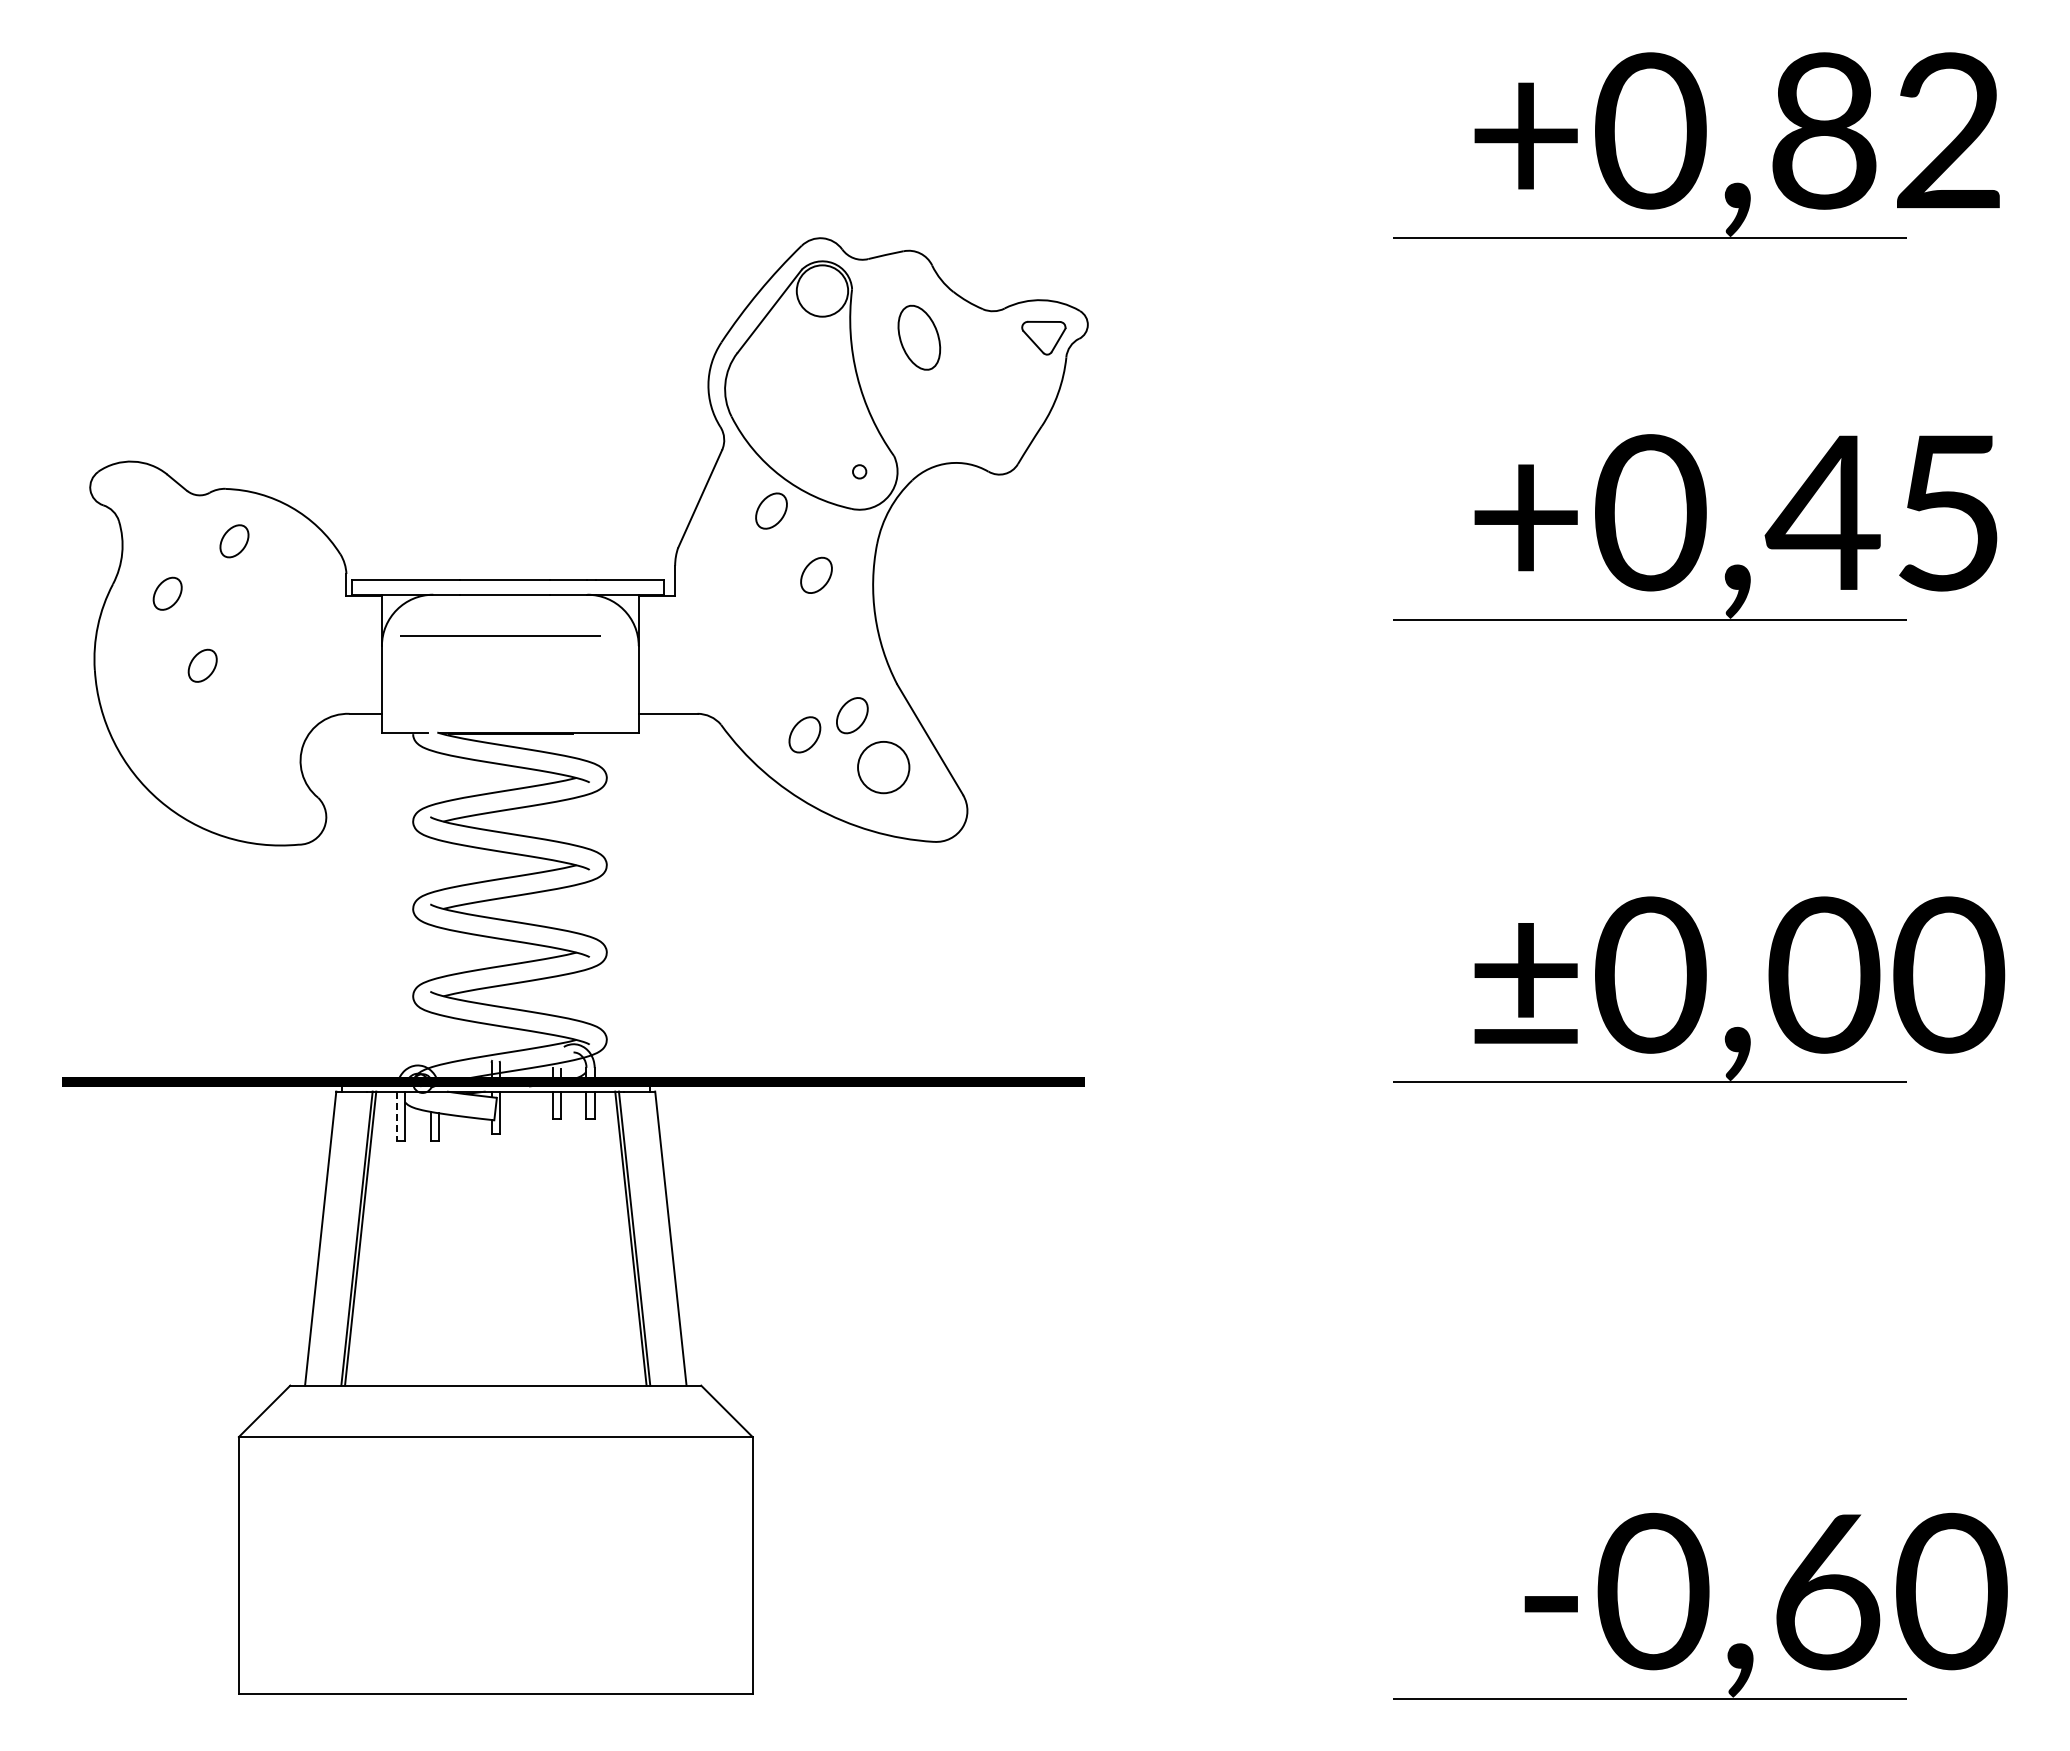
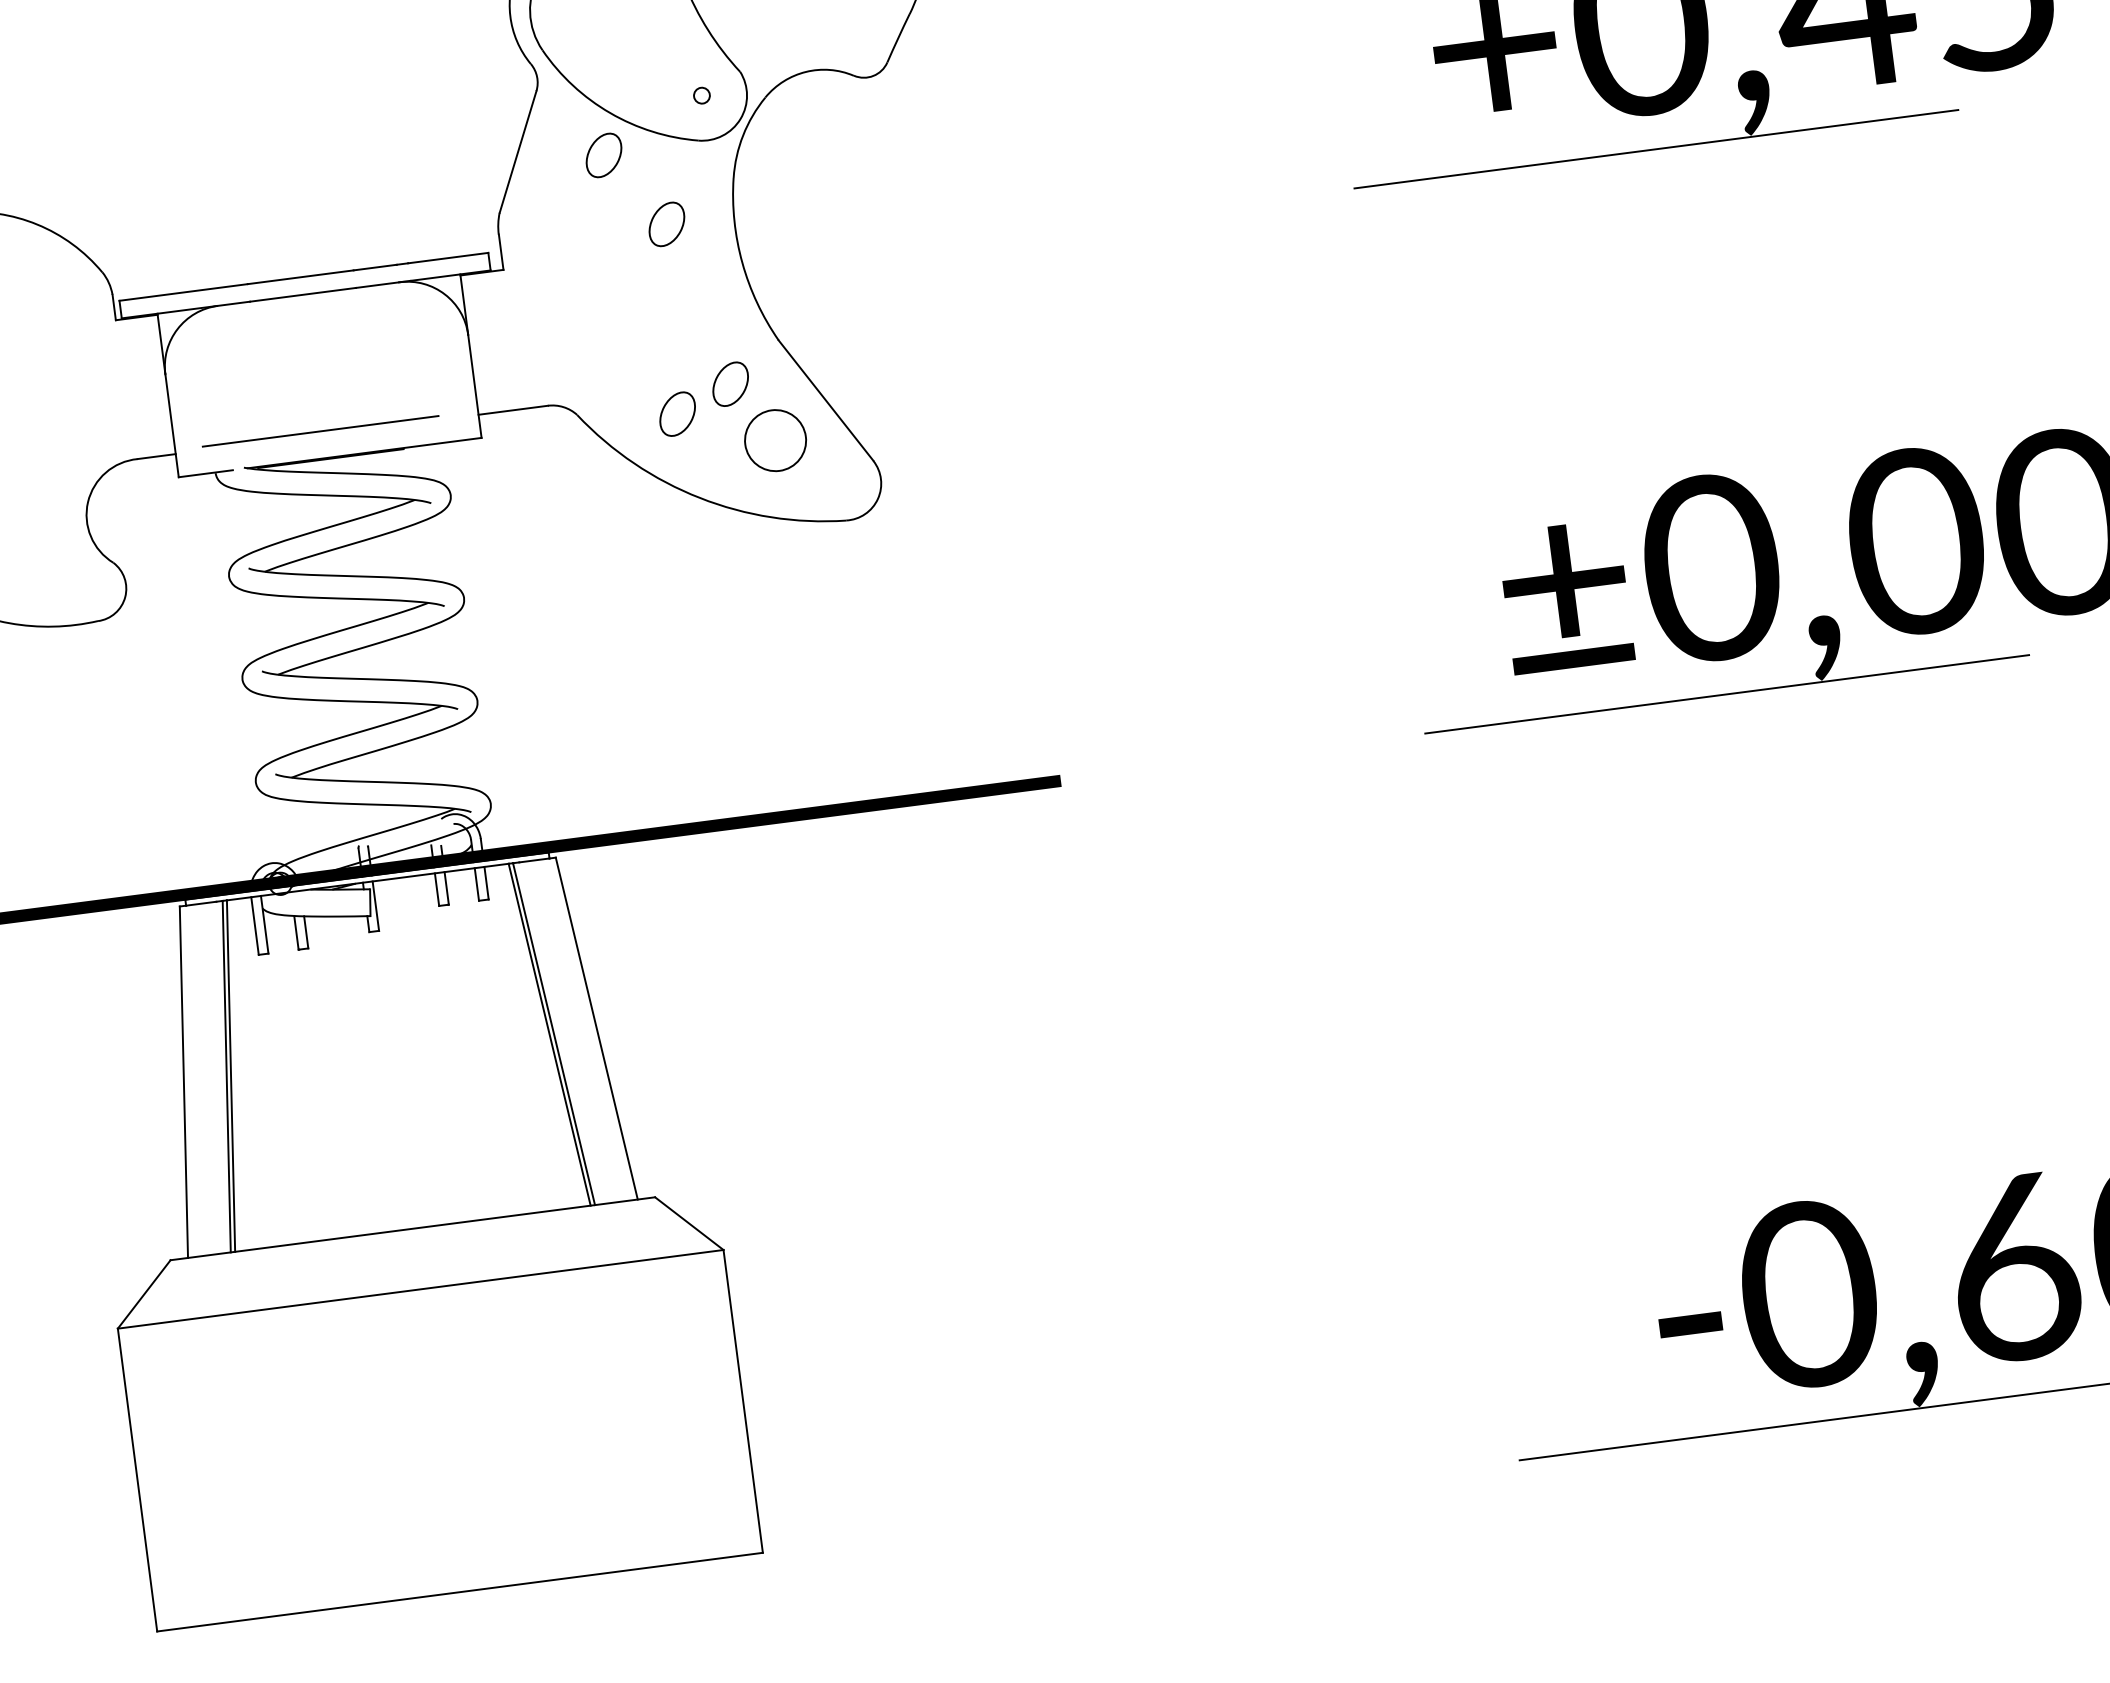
line: (500, 635) -> (320, 431), moved
line: (396, 1116) -> (254, 926), dashed -> solid

